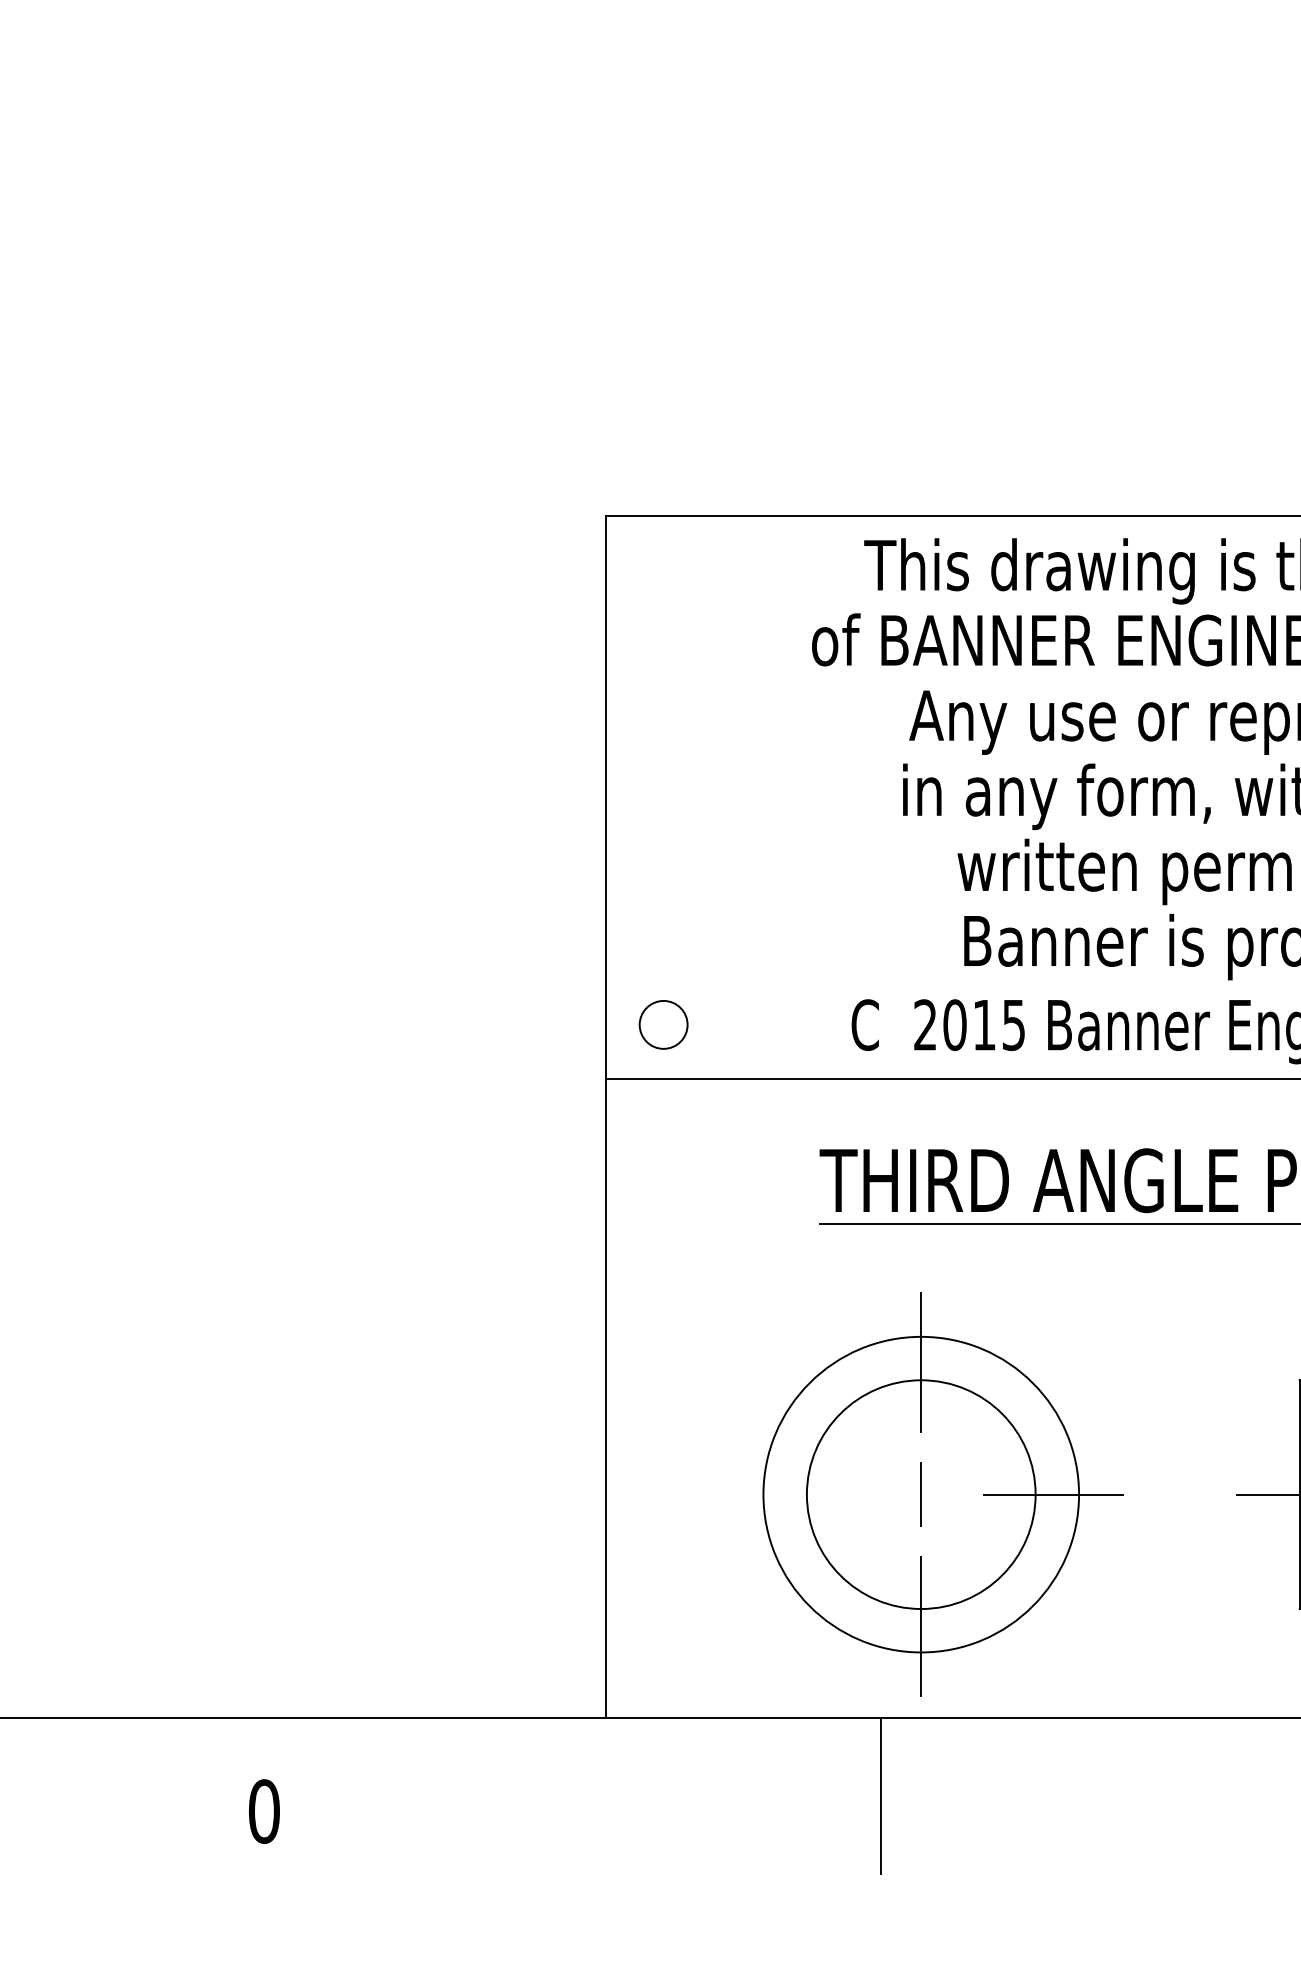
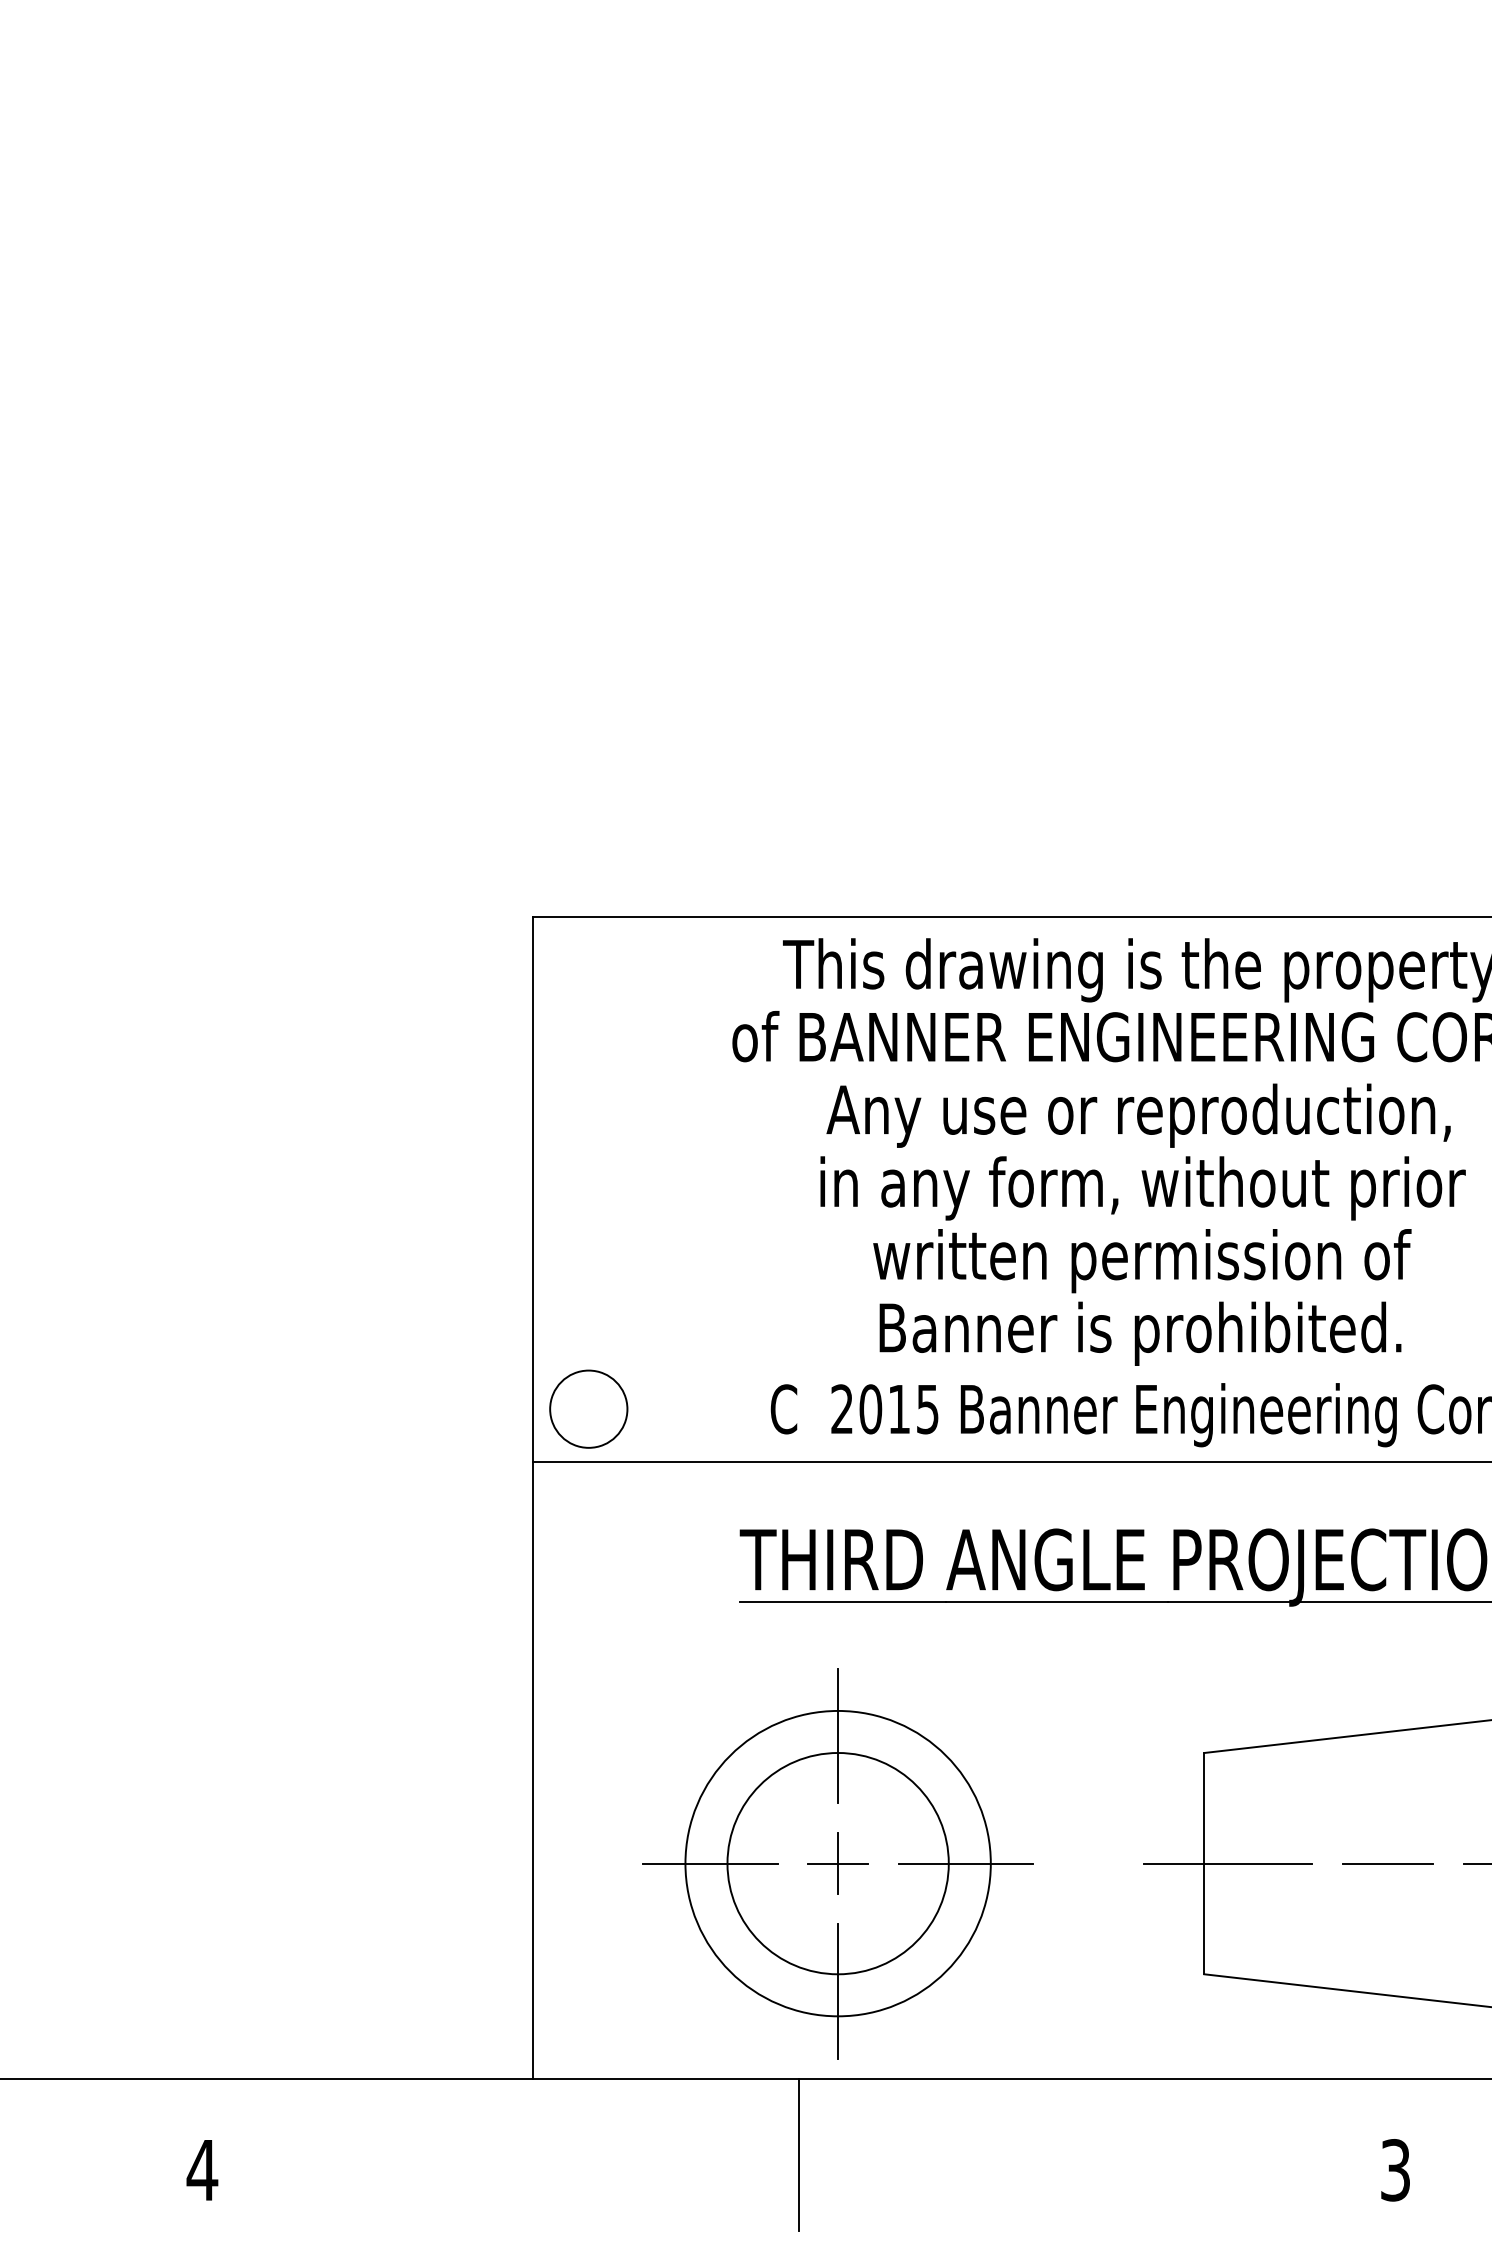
circle: (663, 1024) -> (588, 1408), size x1.67
line: (789, 1494) -> (710, 1863), added
line: (920, 1494) -> (837, 1863), added
text: (264, 1811) -> (202, 2170), 0 -> 4

